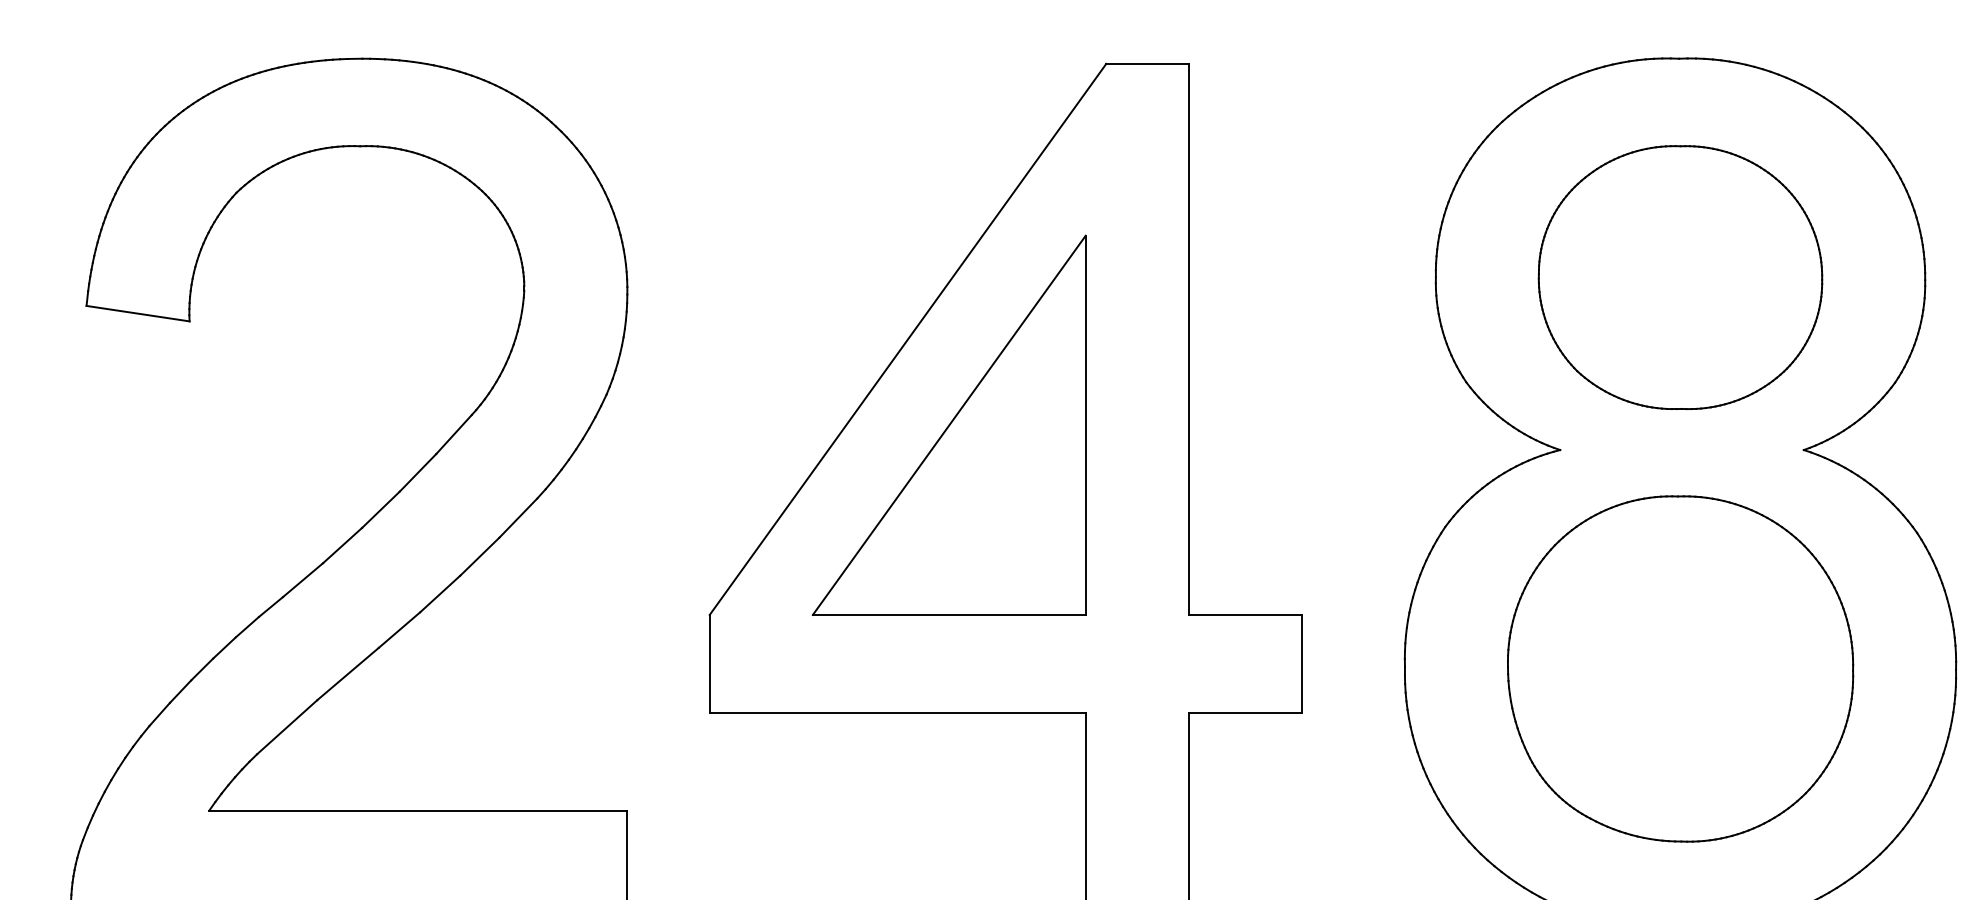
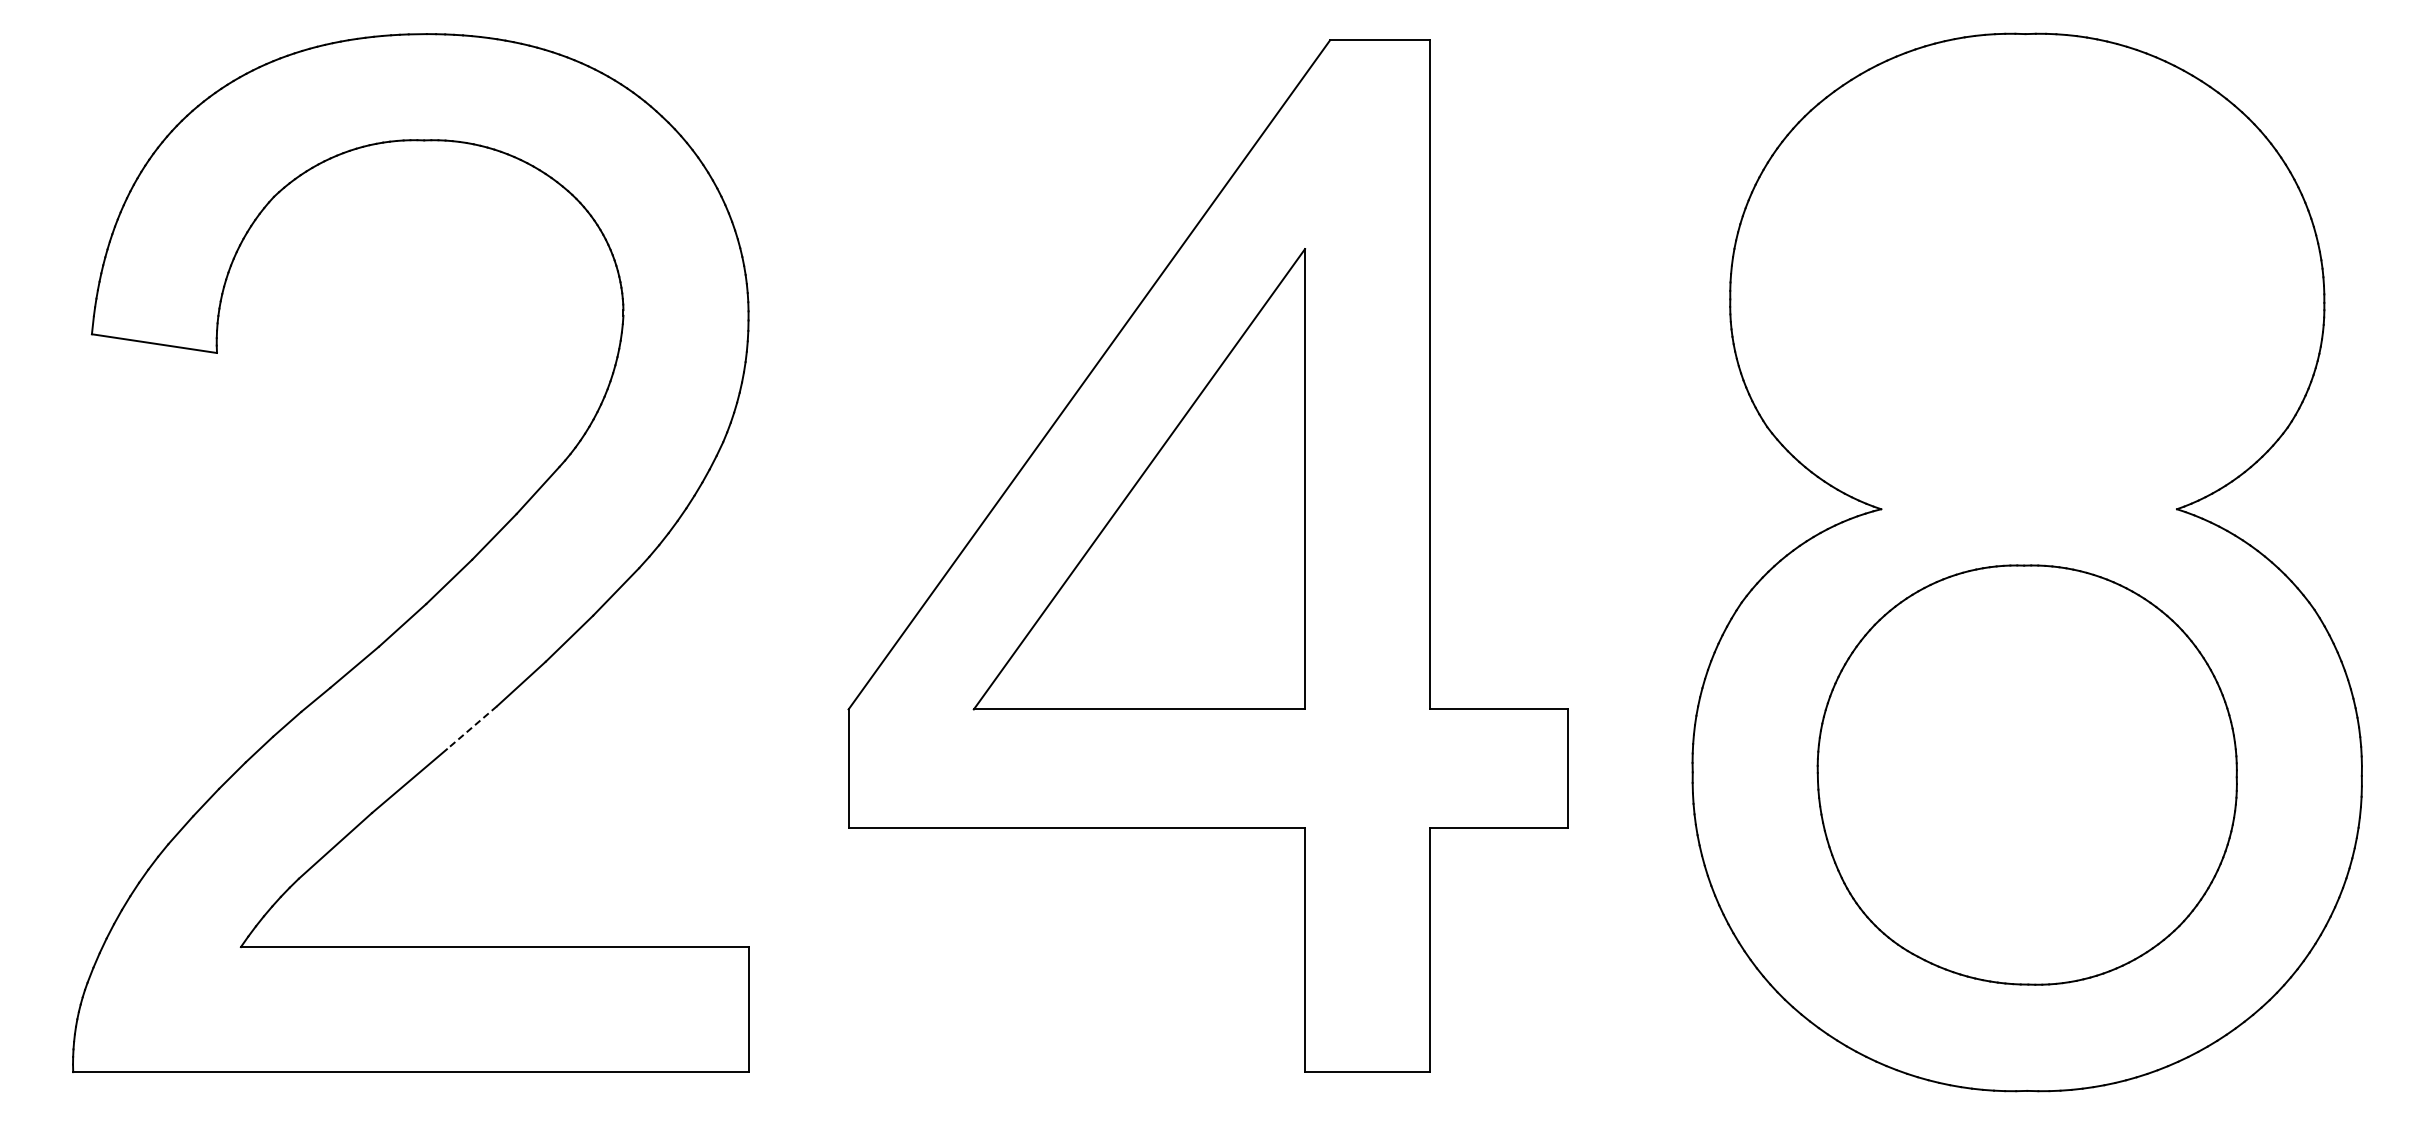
part: (1680, 277) -> (2027, 299), removed
line: (399, 630) -> (471, 728), solid -> dashed

